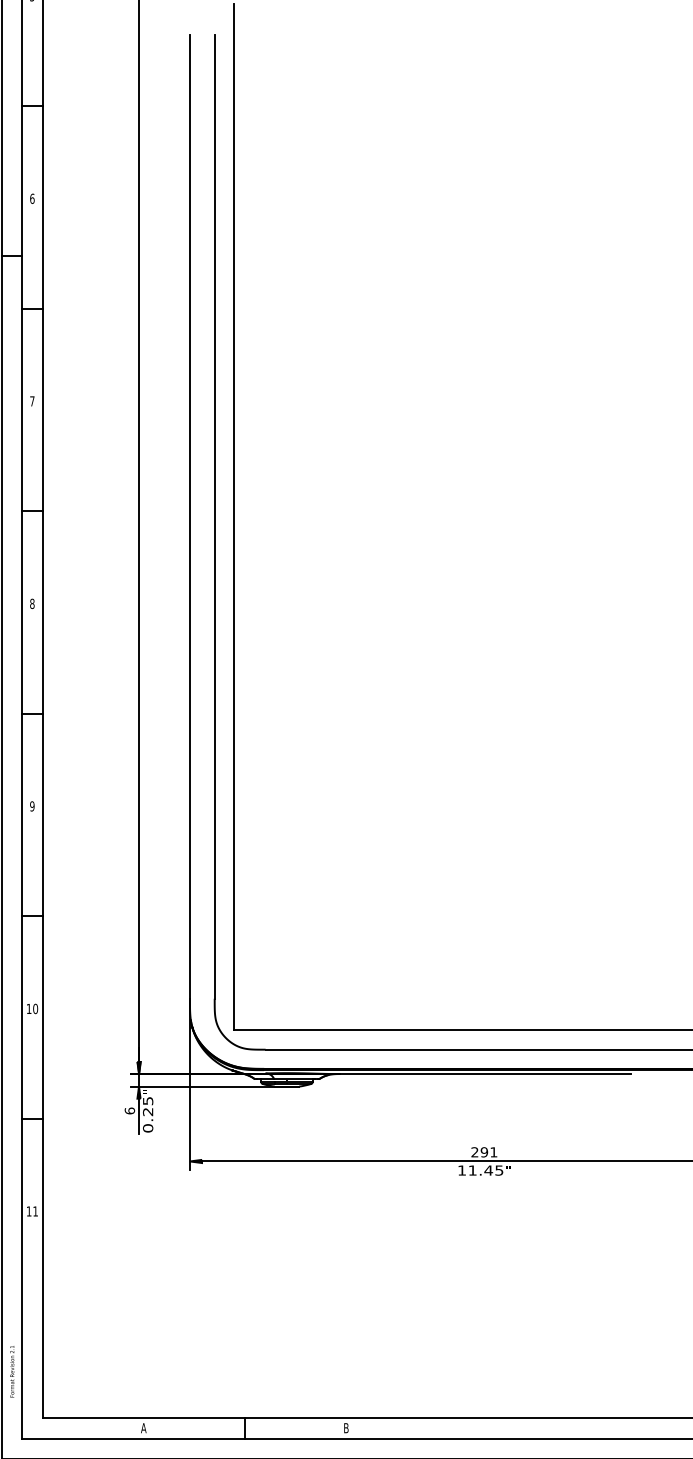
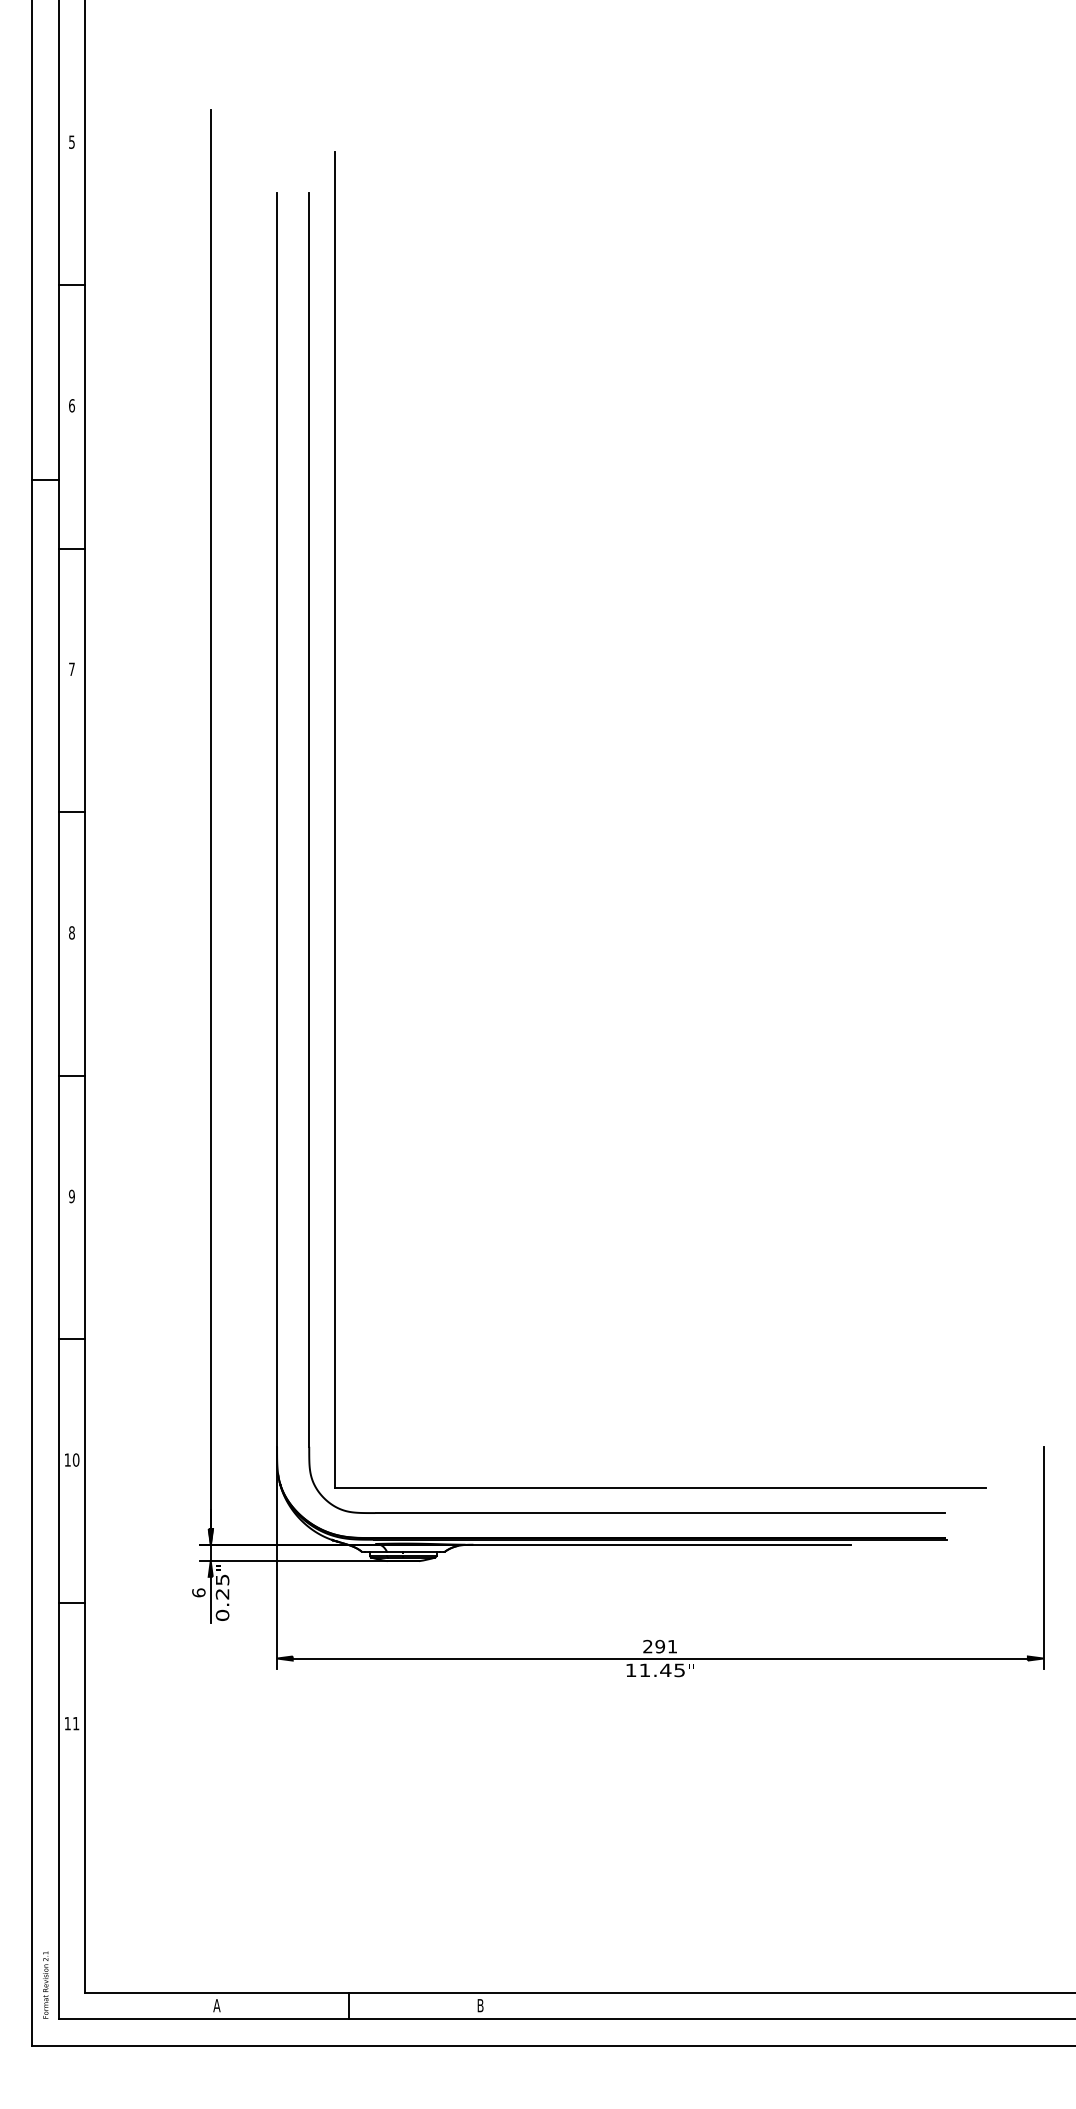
text: (12, 1371) -> (45, 1984), moved

